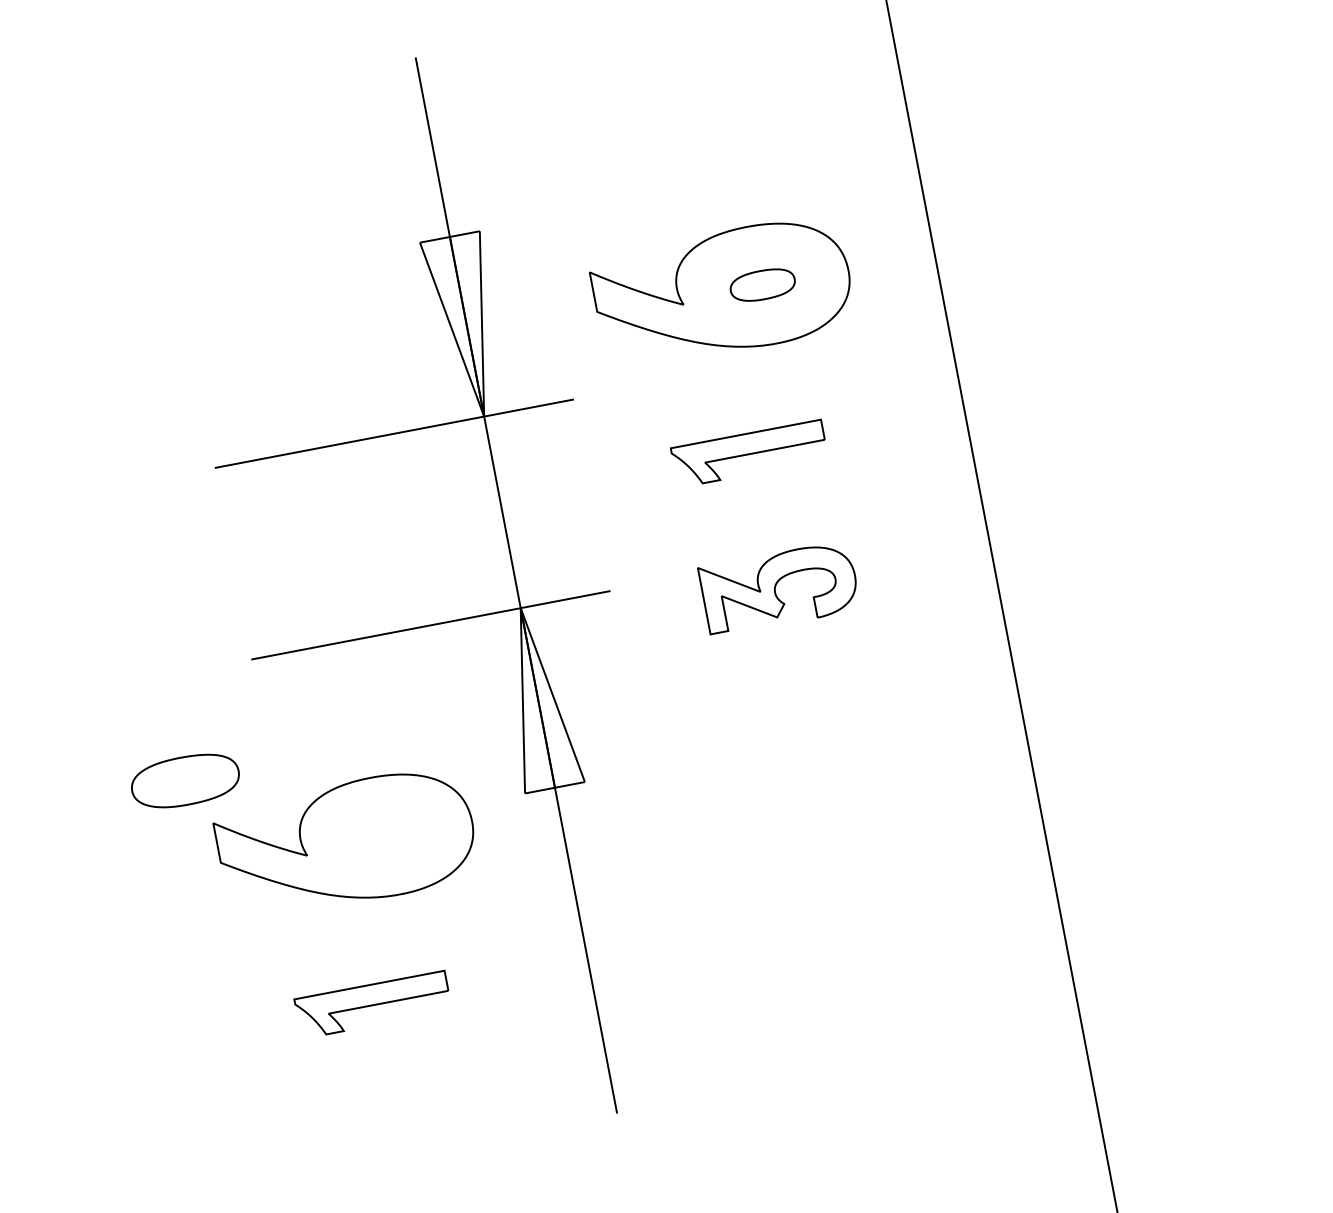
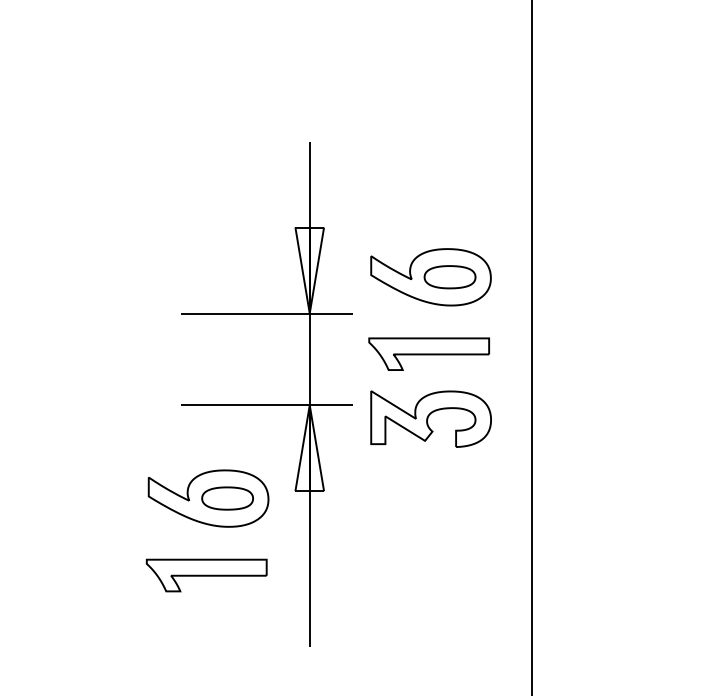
part: (761, 285) -> (449, 277), size x1.67
part: (748, 452) -> (428, 353), size x1.67
part: (778, 587) -> (430, 418), size x1.67
part: (185, 780) -> (227, 498), moved
part: (372, 1004) -> (206, 575), size x1.67

